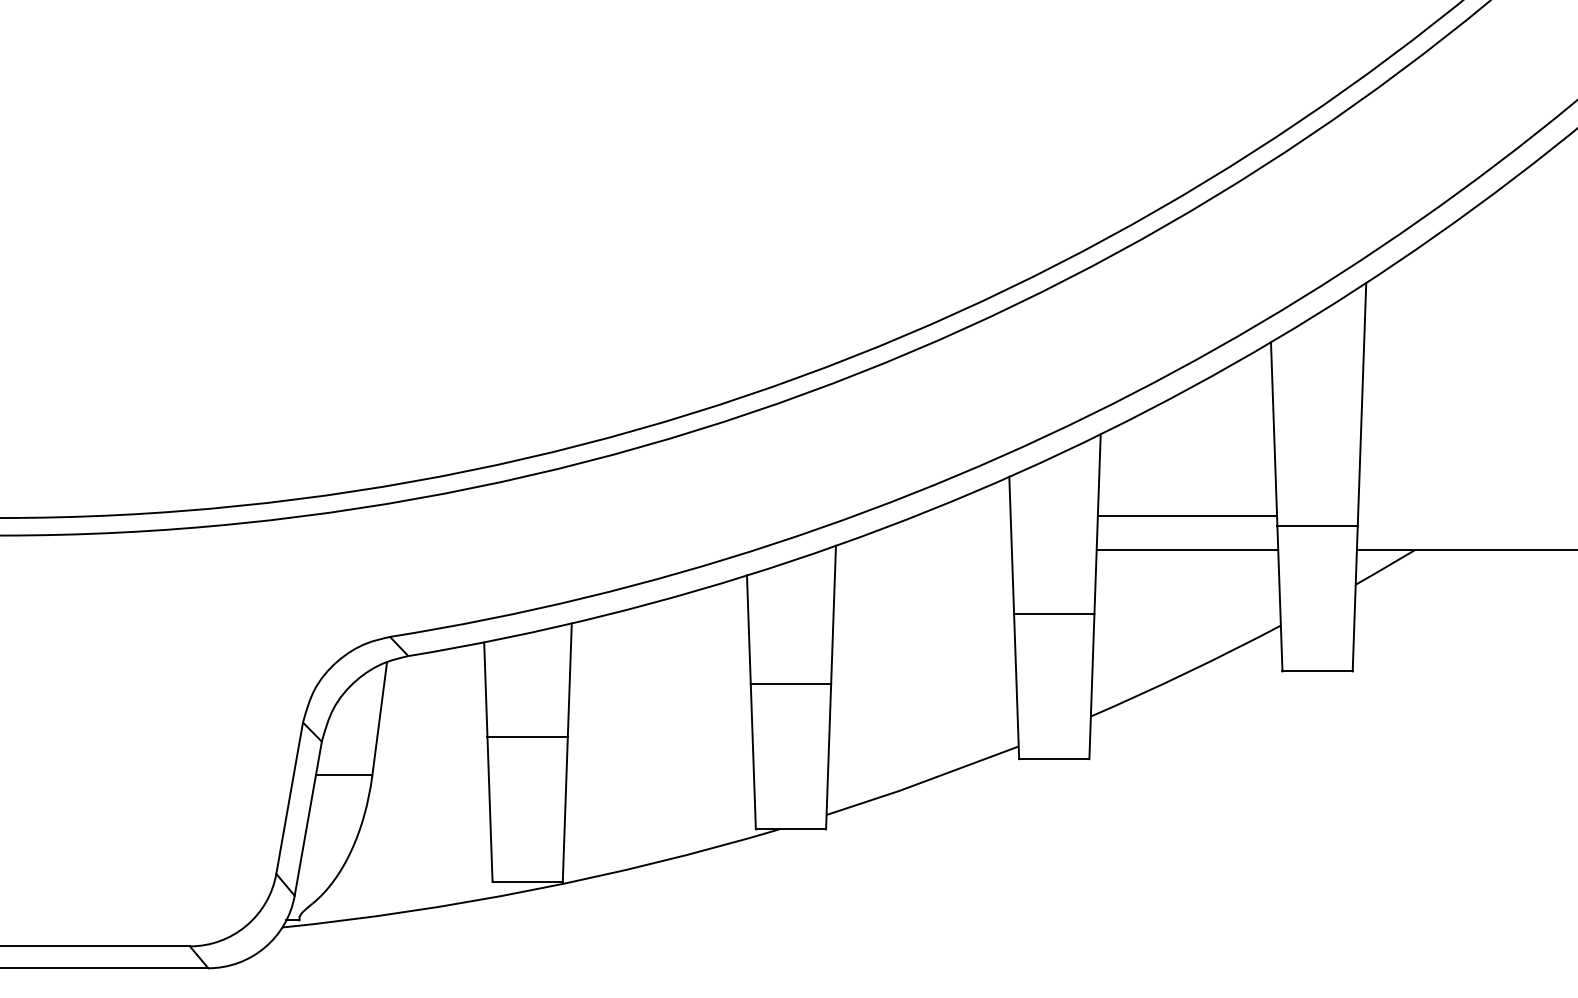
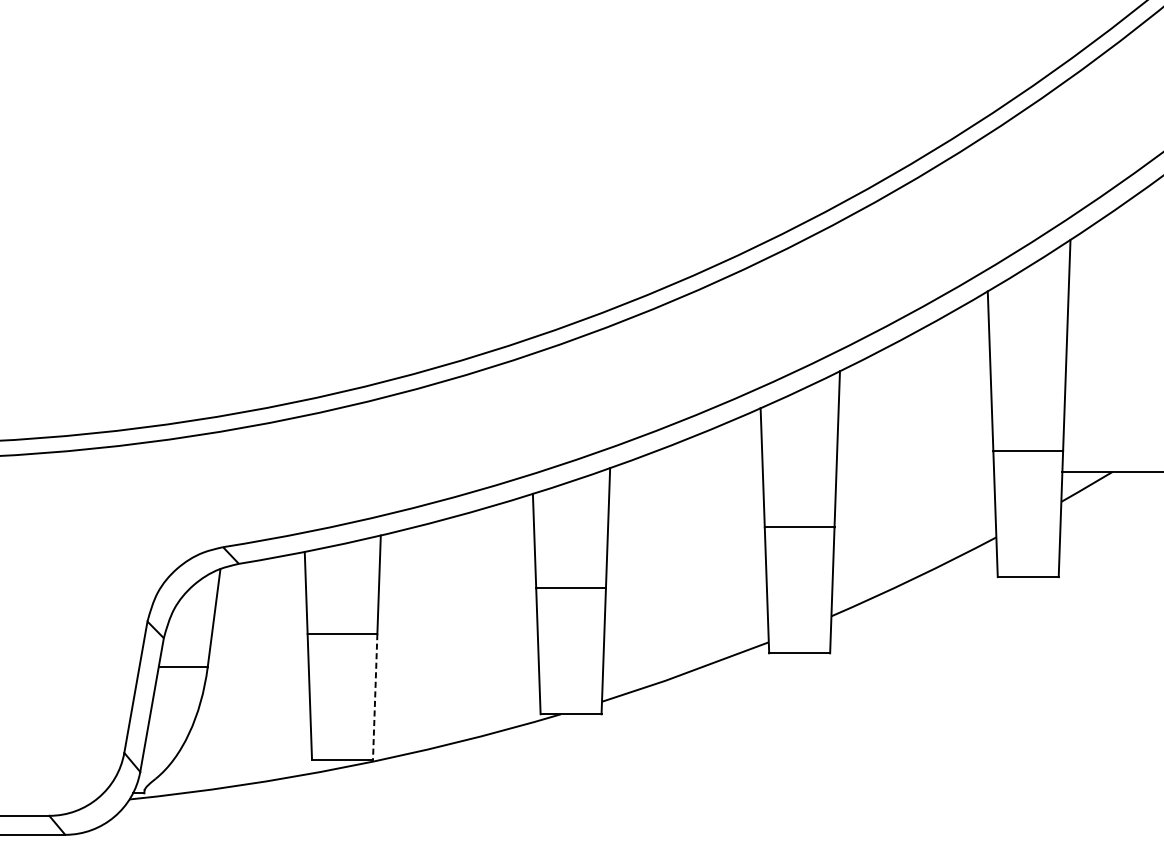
line: (1187, 516) -> (915, 442), removed
line: (1187, 550) -> (915, 472), removed
line: (565, 809) -> (375, 697), solid -> dashed

